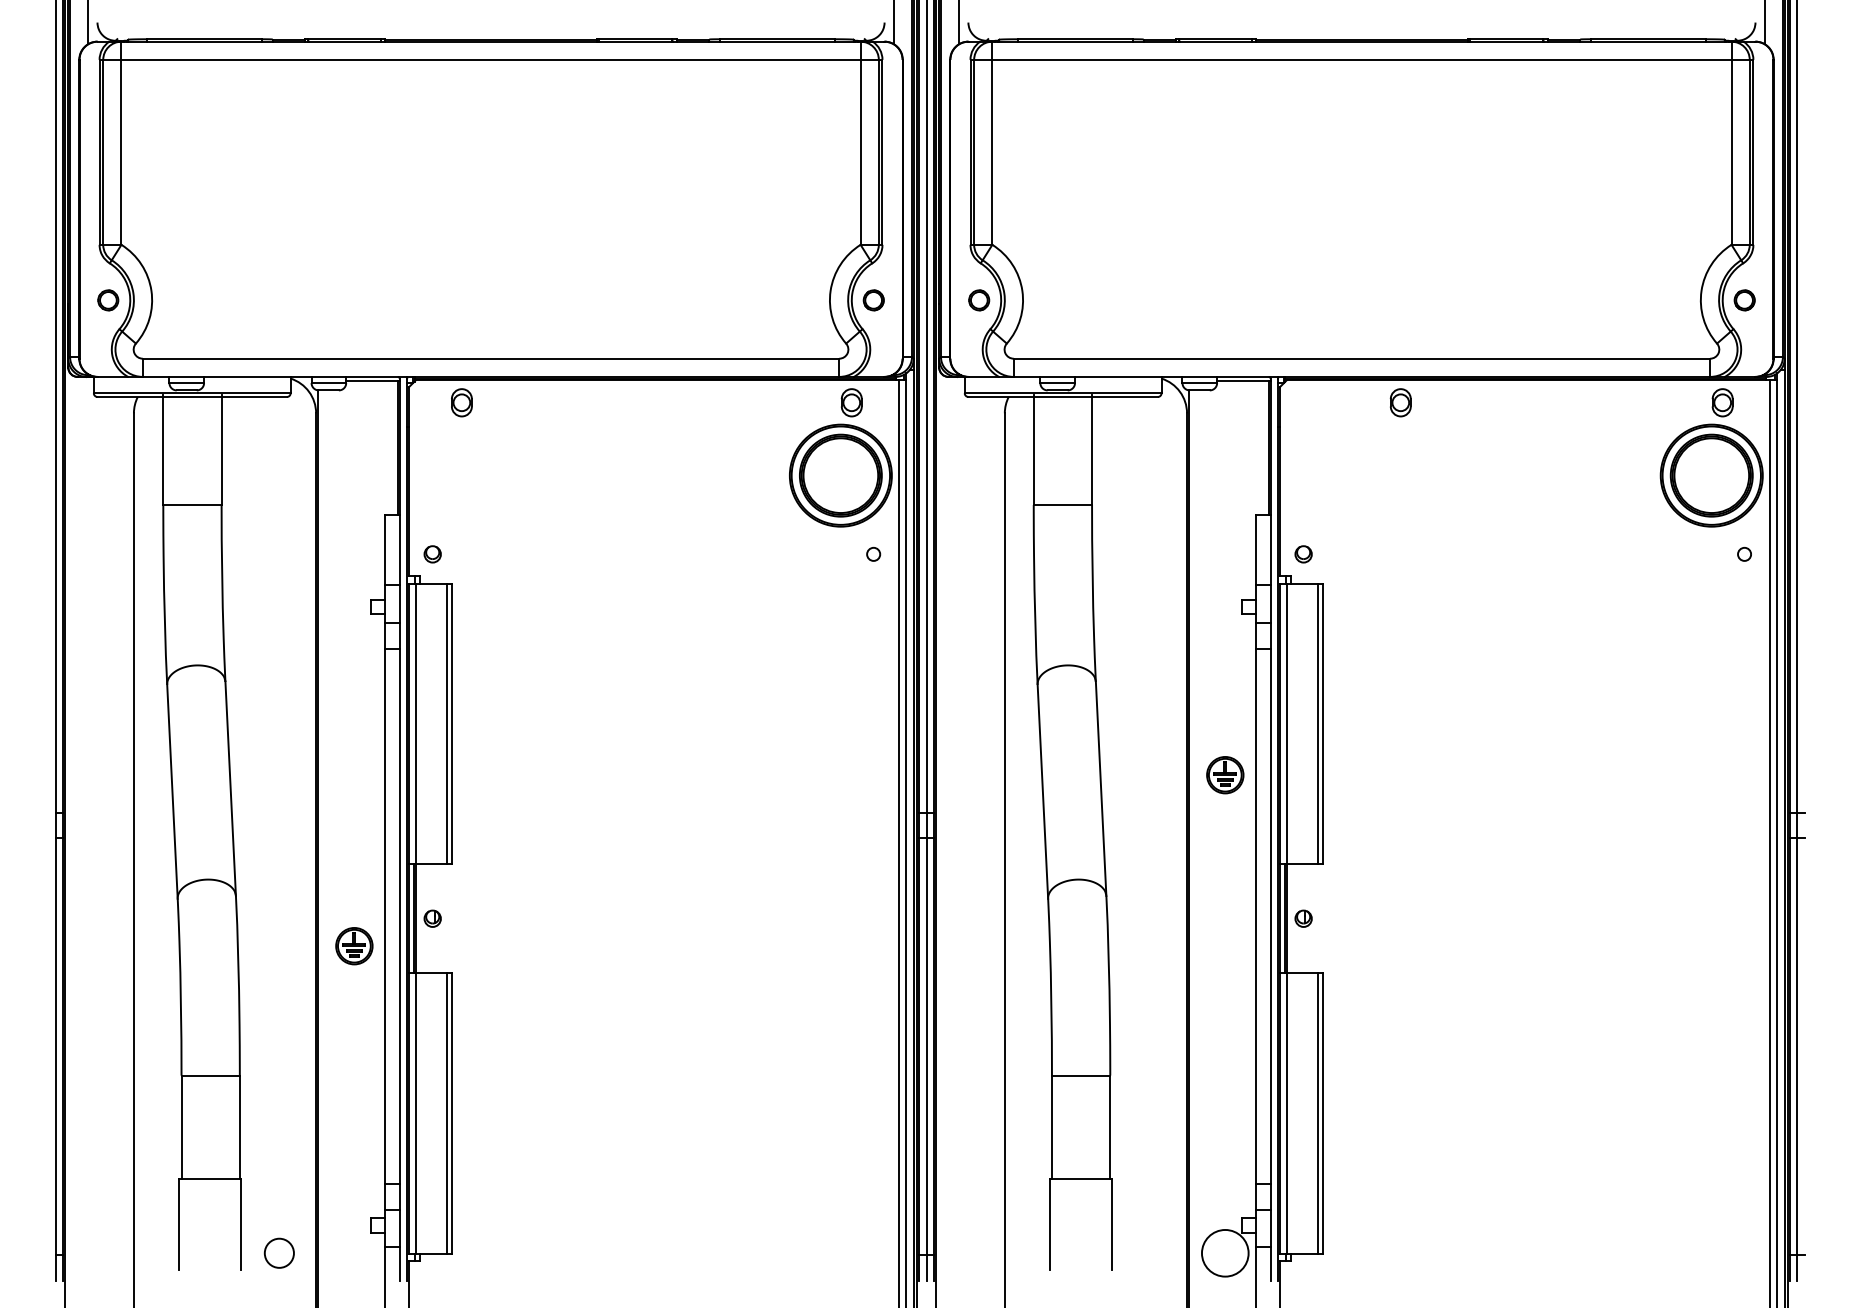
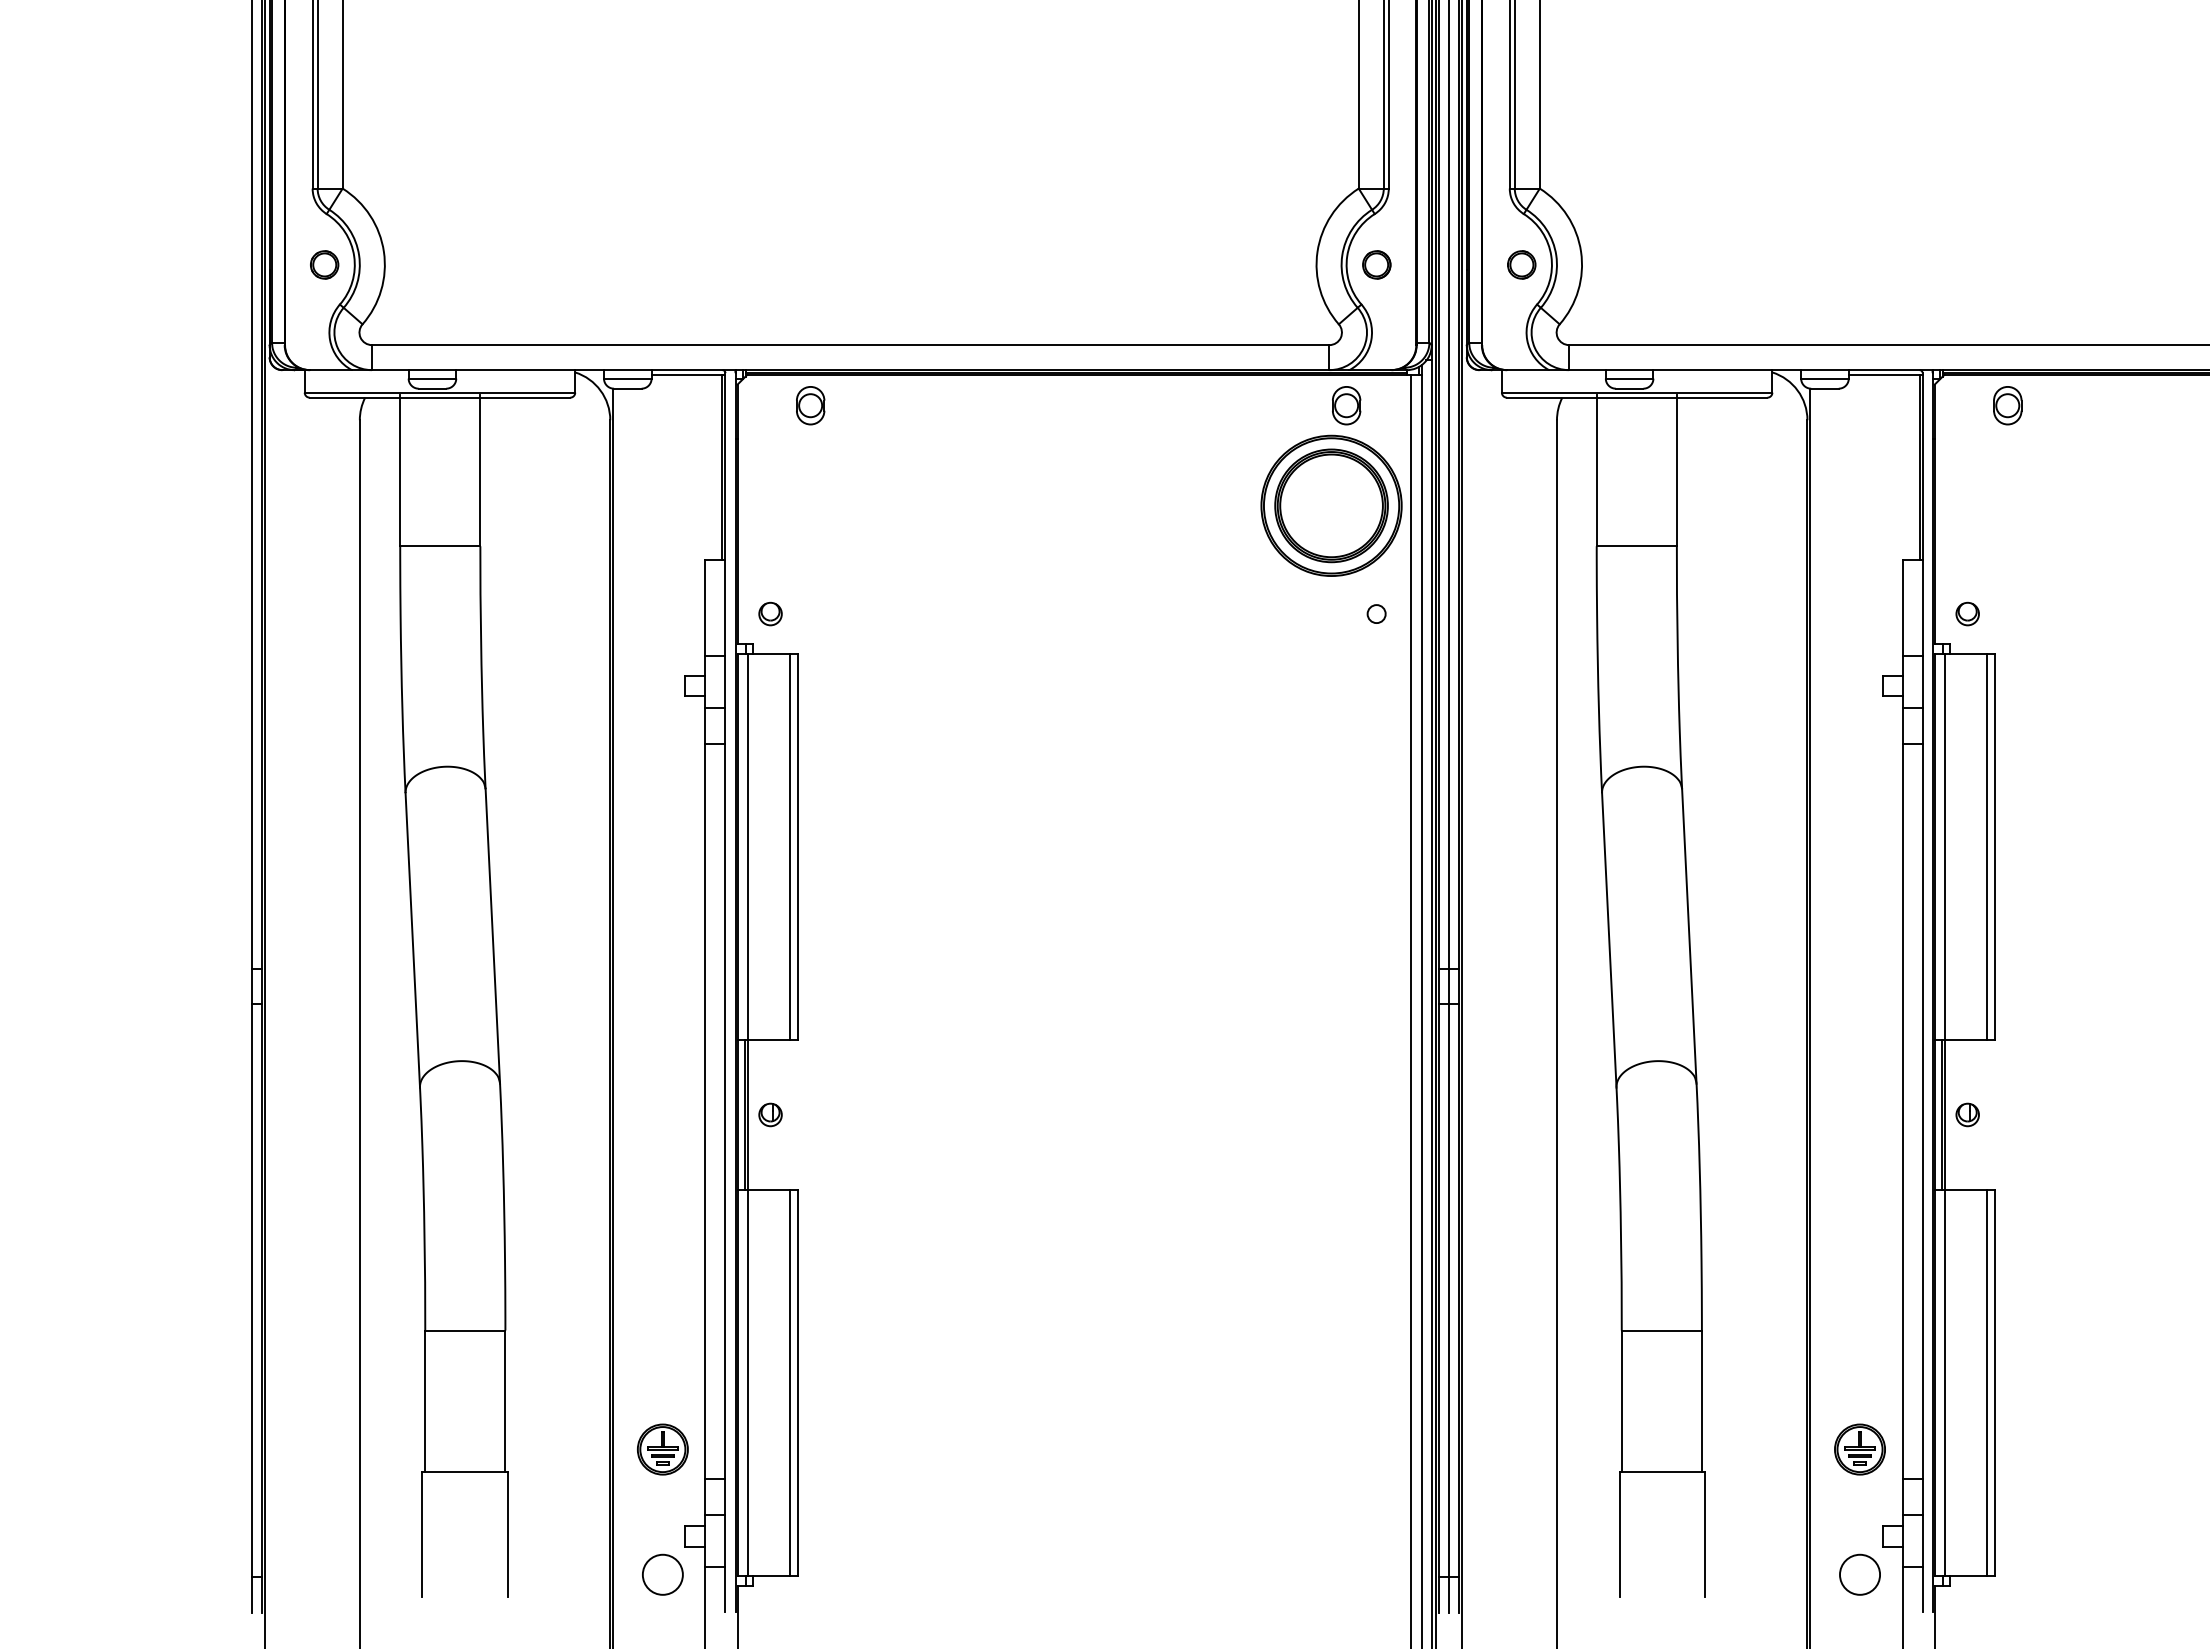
part: (1400, 402) -> (2007, 405), moved
part: (1225, 775) -> (1860, 1449), moved
part: (354, 946) -> (663, 1449), moved
circle: (278, 1252) -> (661, 1573), moved
circle: (1224, 1252) -> (1858, 1573), size x0.62

